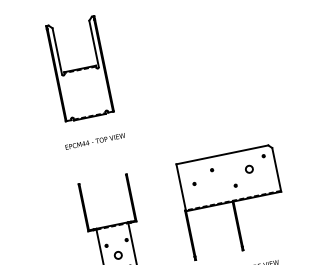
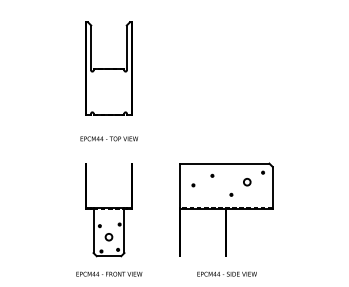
part: (82, 82) -> (108, 81), moved

